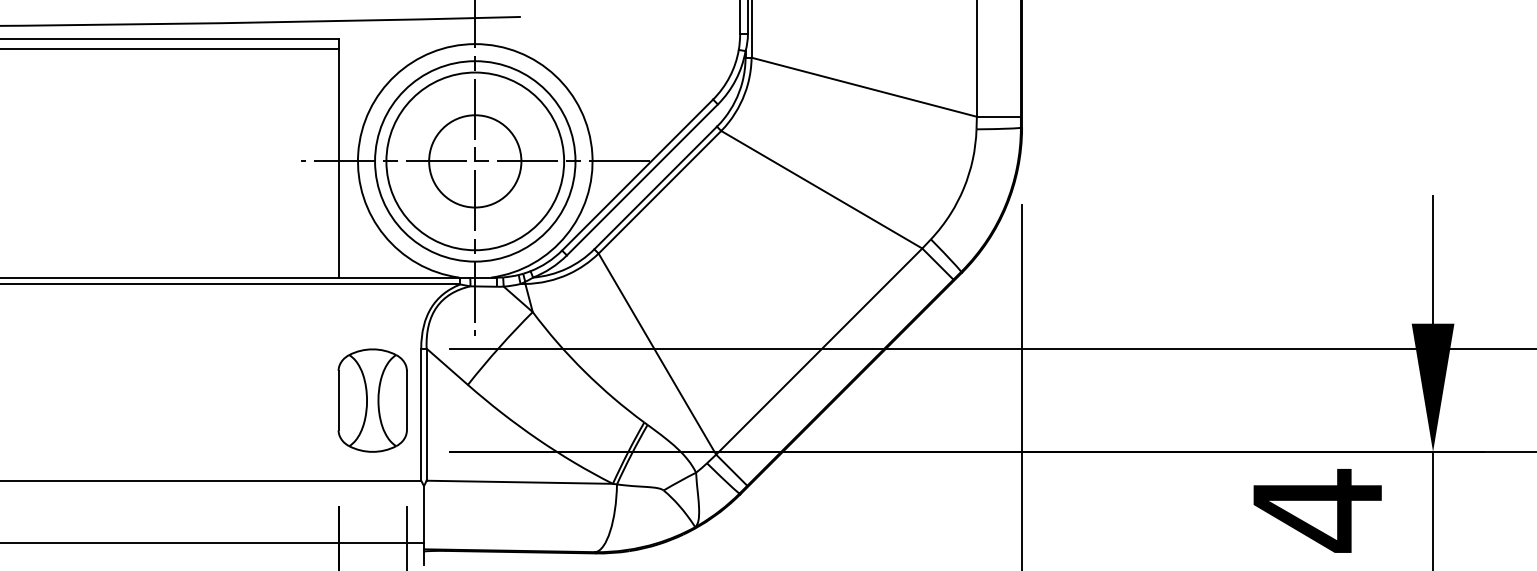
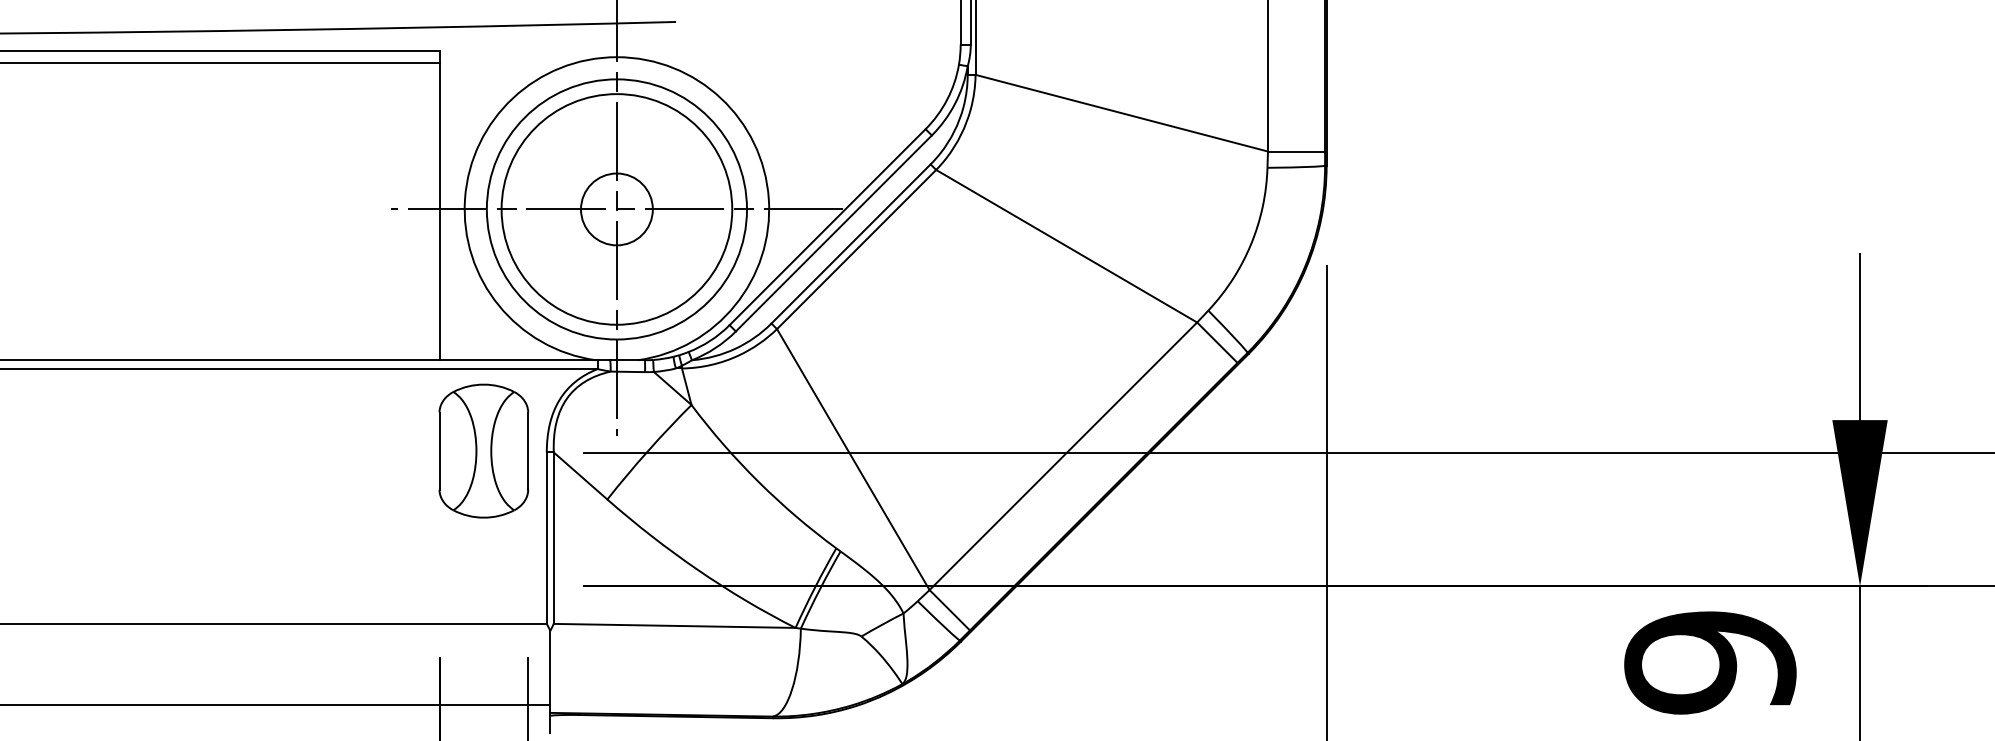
circle: (475, 161) -> (617, 209), size x0.6
part: (372, 400) -> (483, 450), moved
text: (1317, 510) -> (1710, 662), 4 -> 9

